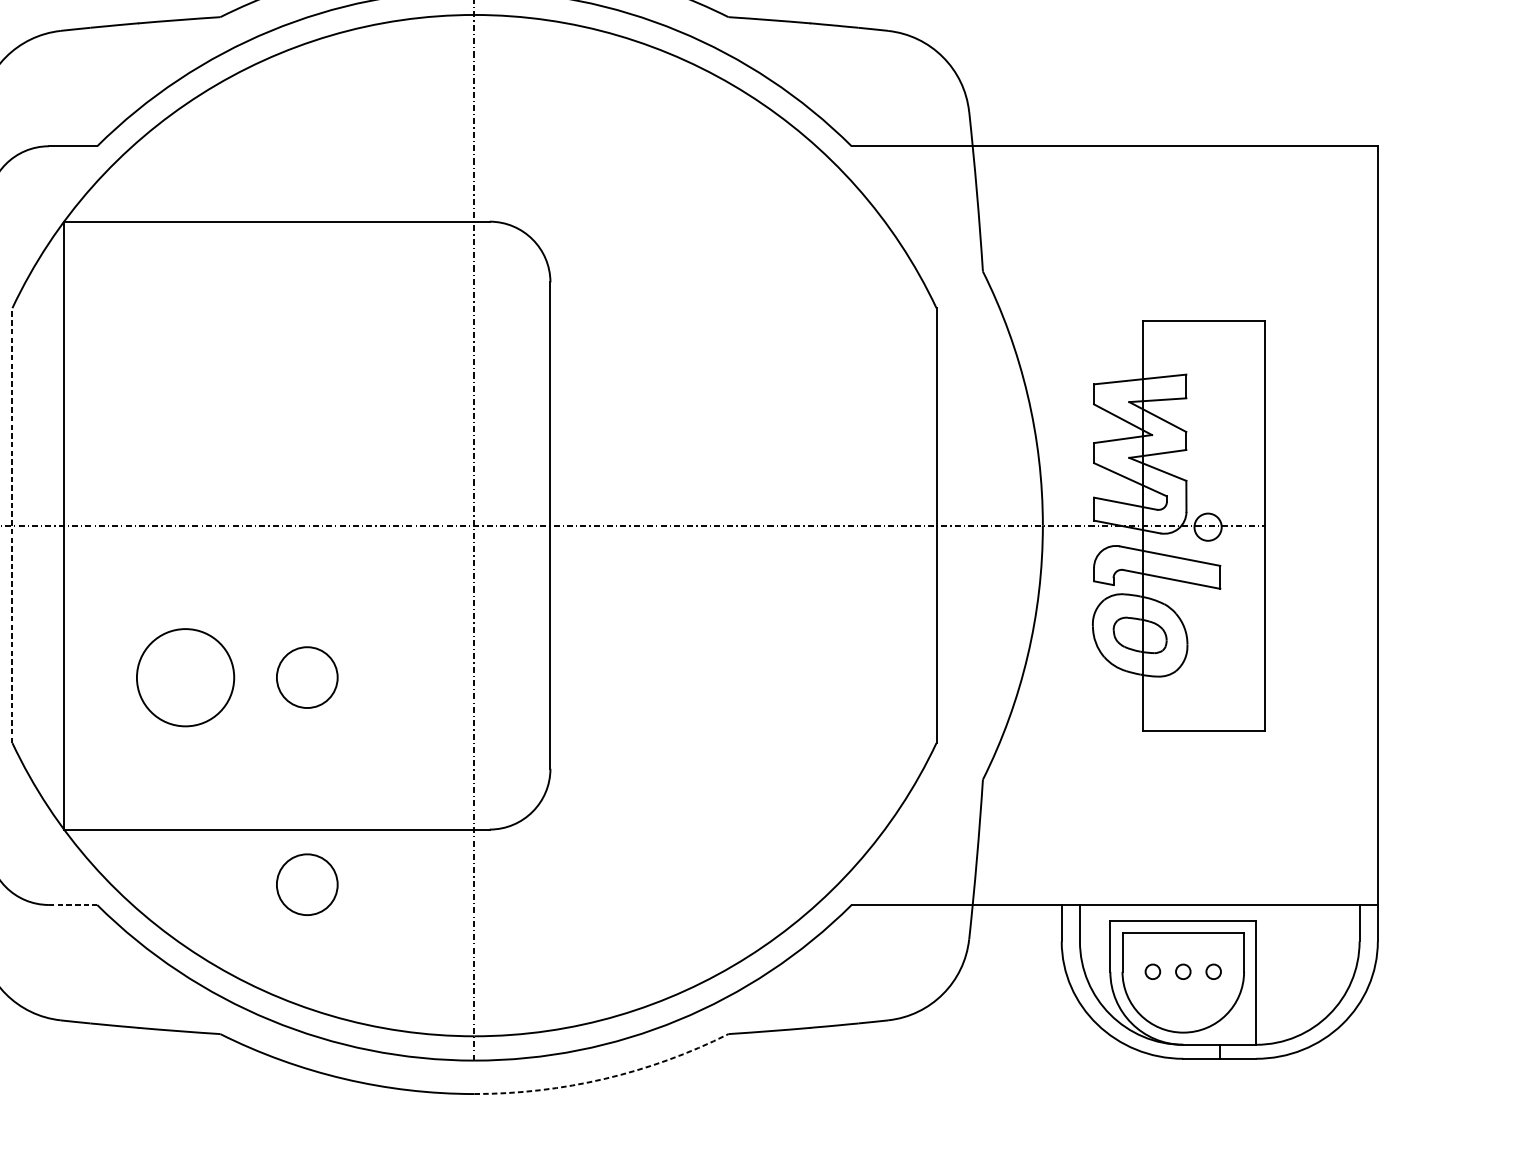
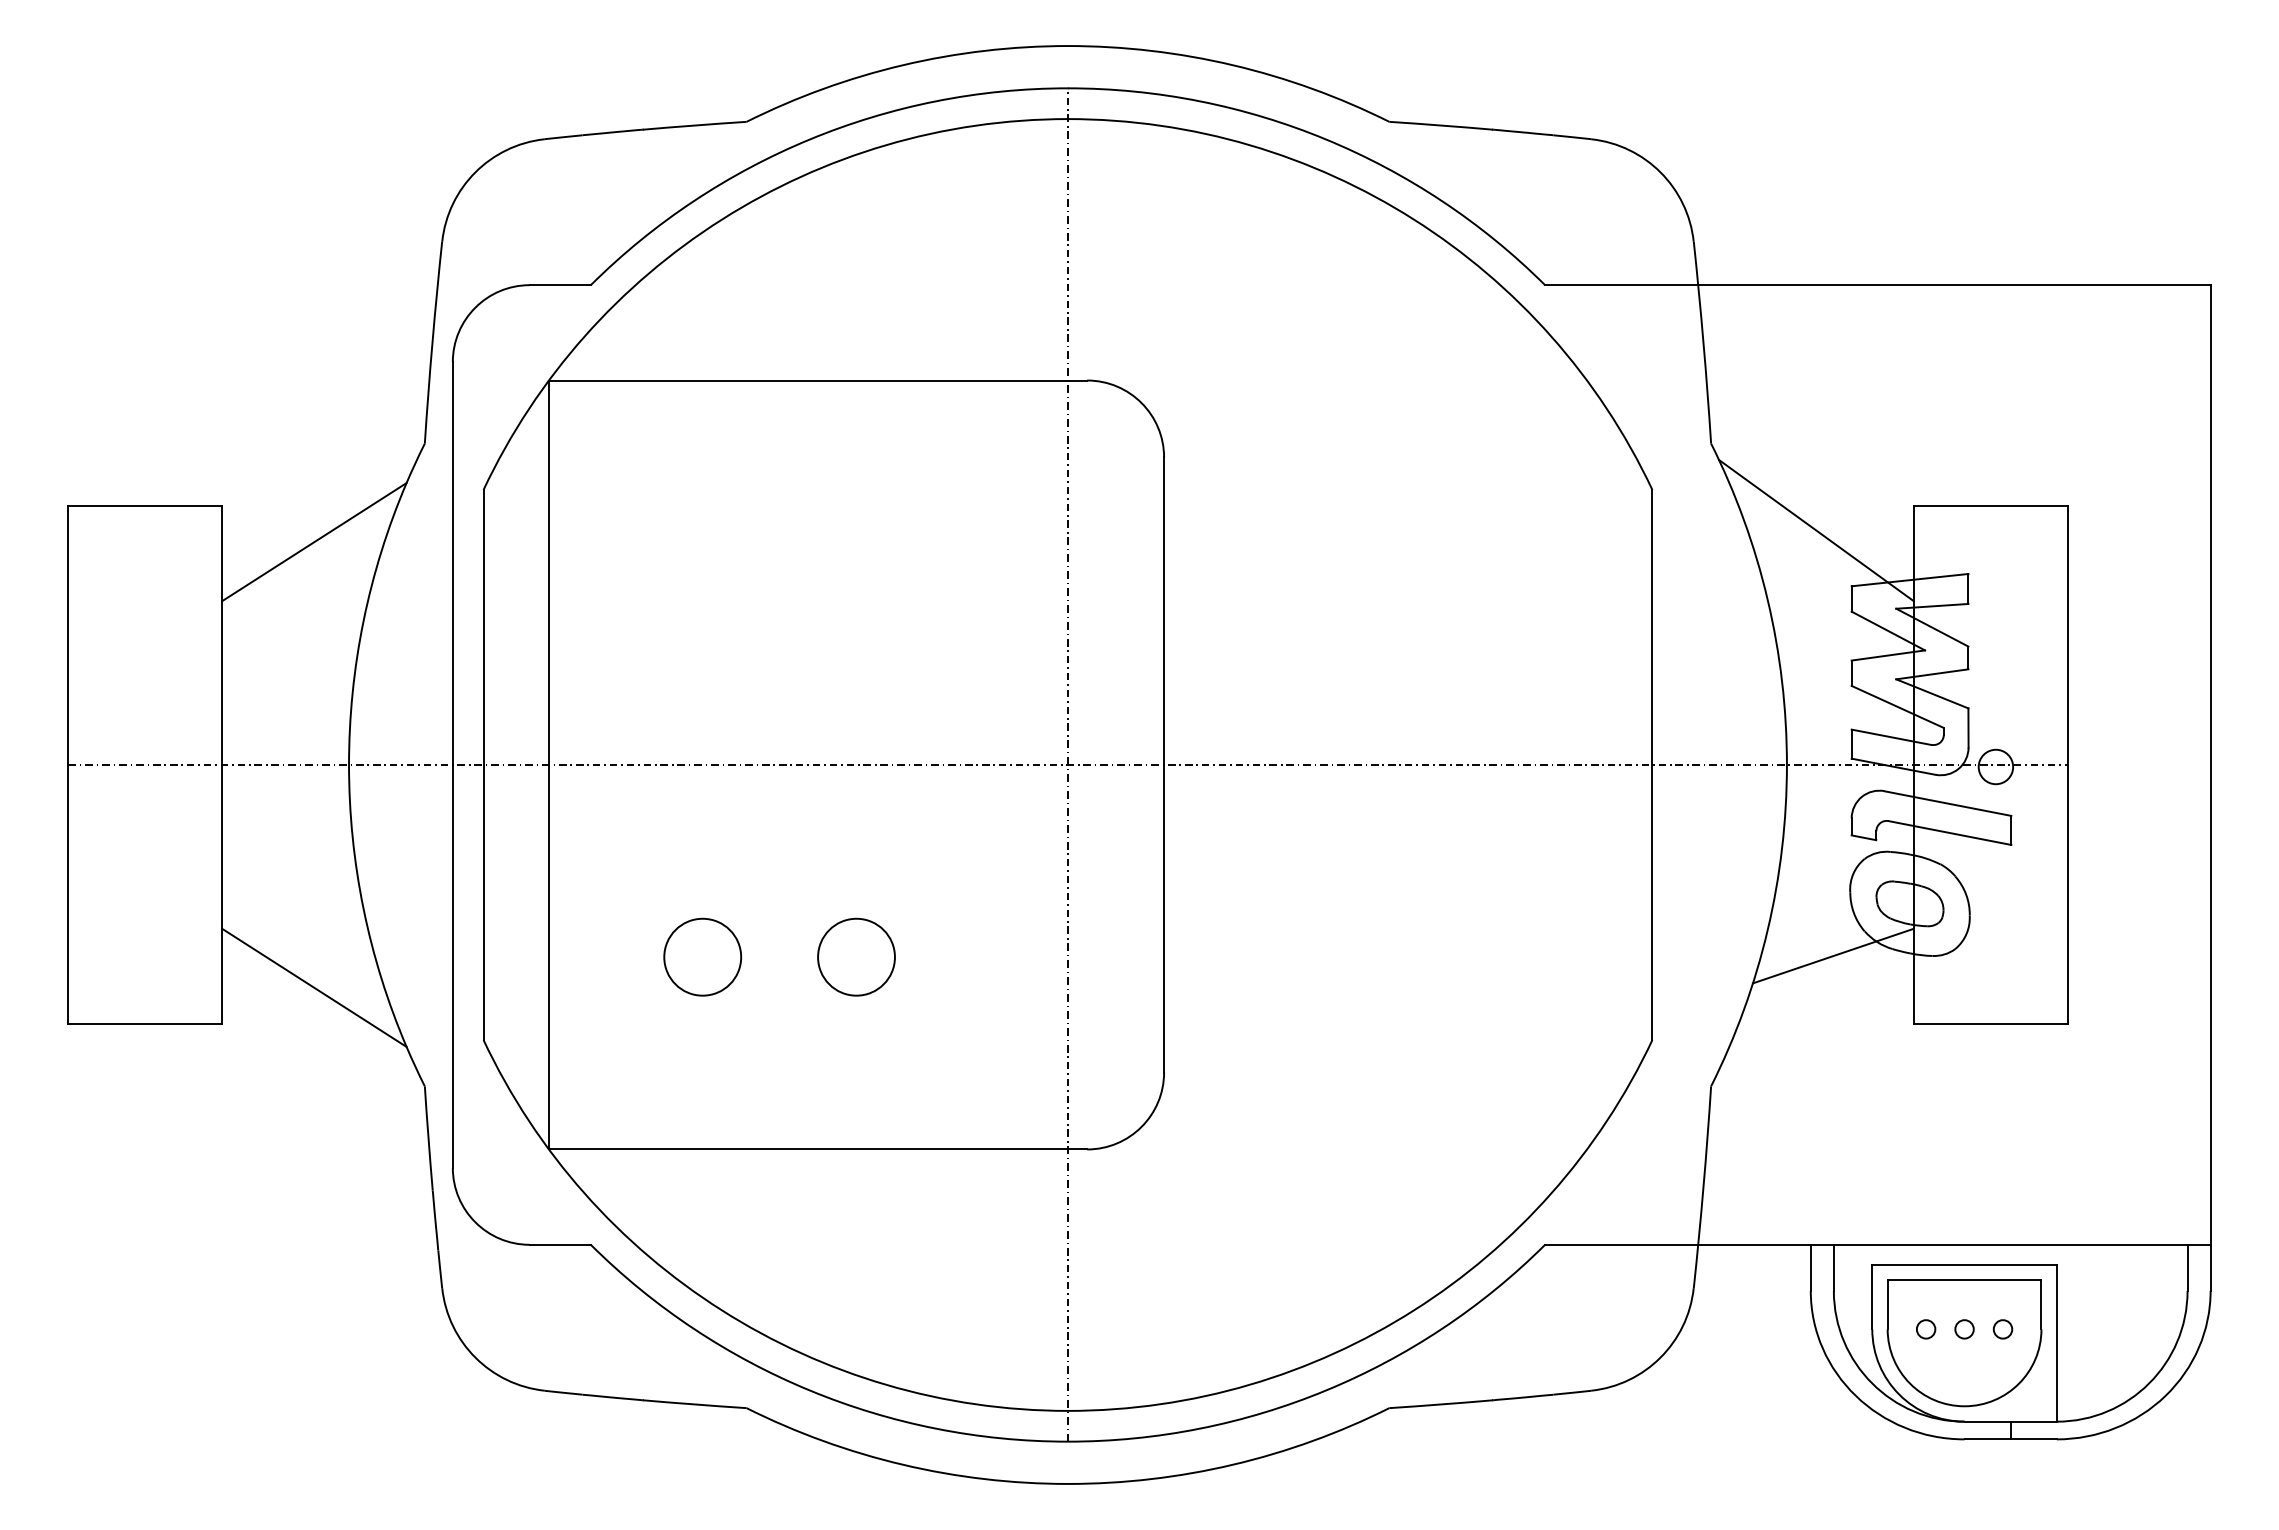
line: (1066, 340) -> (1816, 530), added
line: (12, 525) -> (483, 764), dashed -> solid
line: (1078, 676) -> (1832, 955), added
circle: (185, 677) -> (702, 956), size x0.62
circle: (307, 884) -> (856, 1218), removed
line: (73, 904) -> (560, 1244), dashed -> solid
arc: (605, 1078) -> (1233, 1464), dashed -> solid

